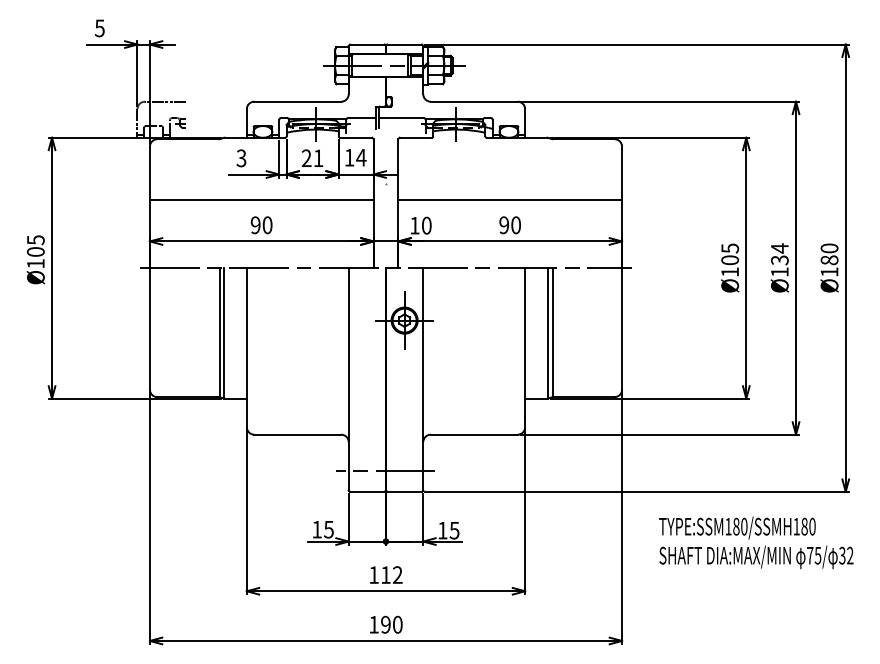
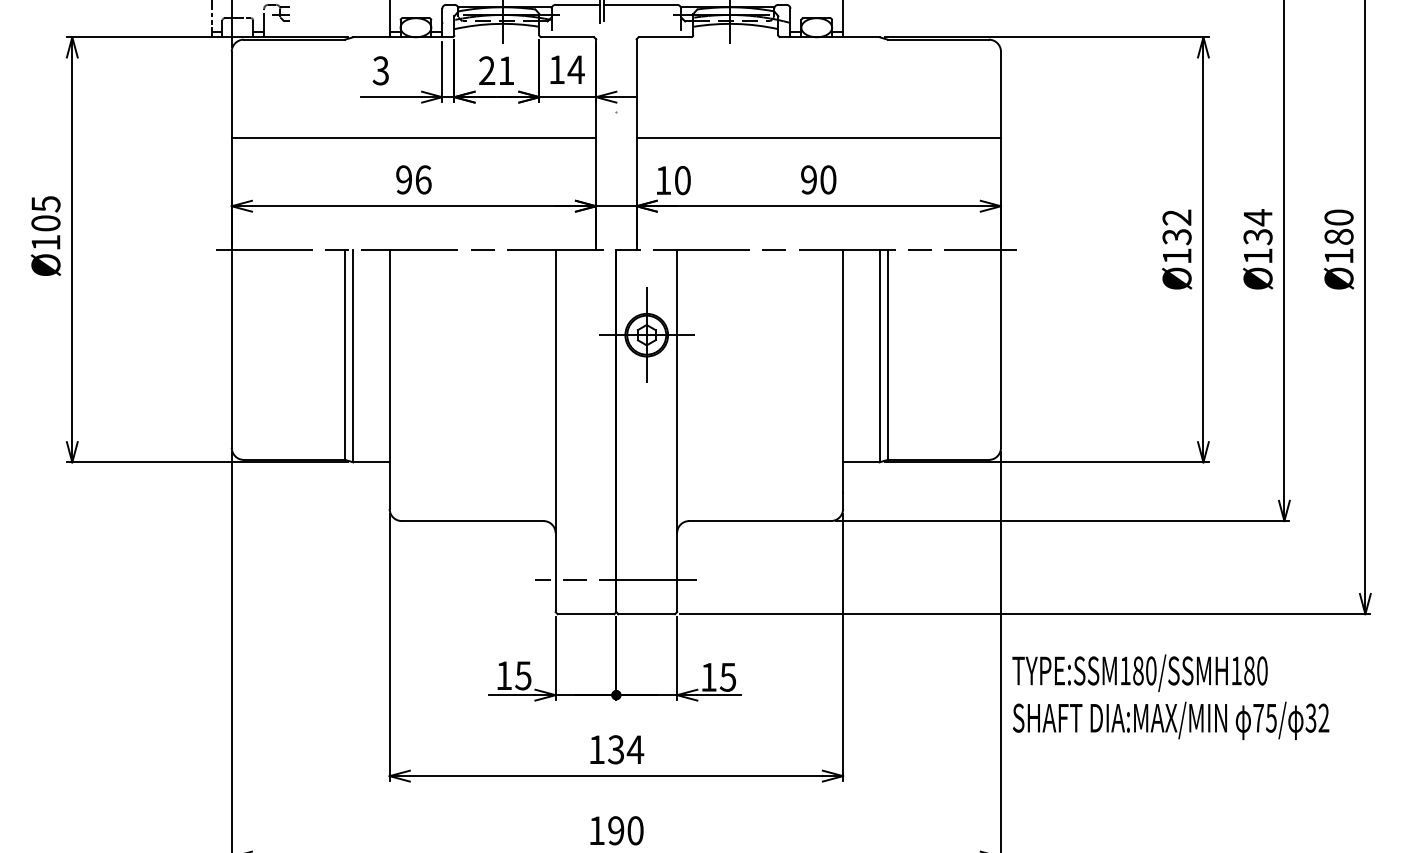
text: (267, 225) -> (423, 180), 90 -> 96
text: (730, 254) -> (1177, 227), Ø105 -> Ø132
text: (756, 542) -> (1171, 696), moved
text: (391, 575) -> (625, 750), 112 -> 134

